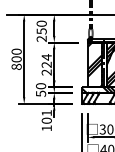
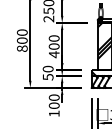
text: (46, 64) -> (53, 46), 224 -> 400
text: (46, 113) -> (53, 98), 101 -> 100

